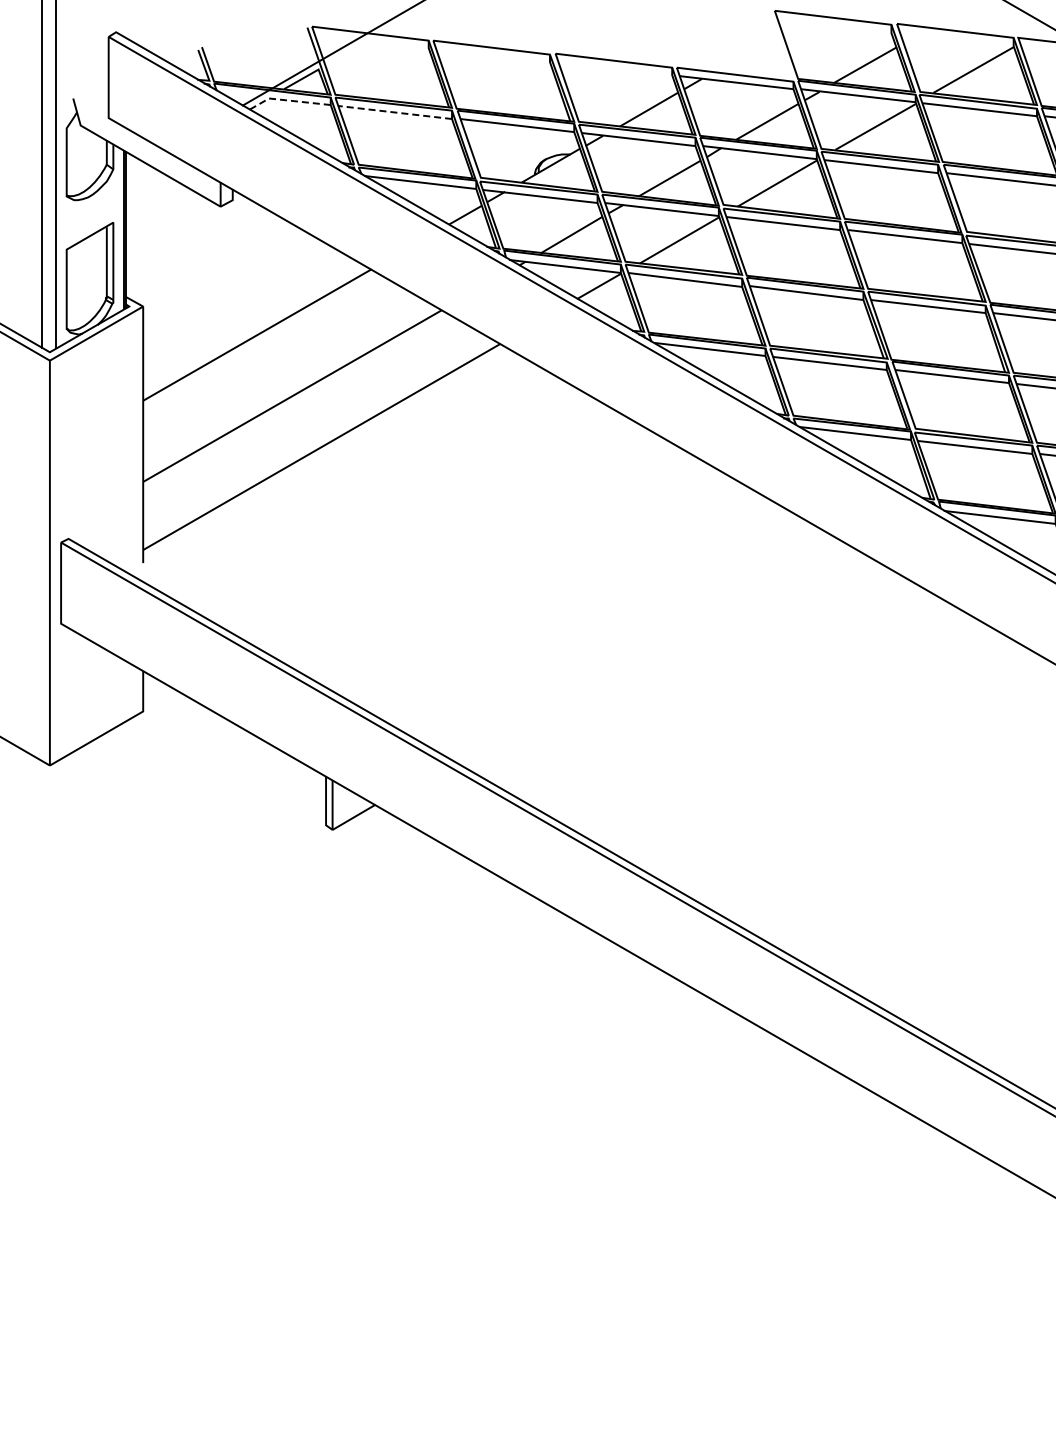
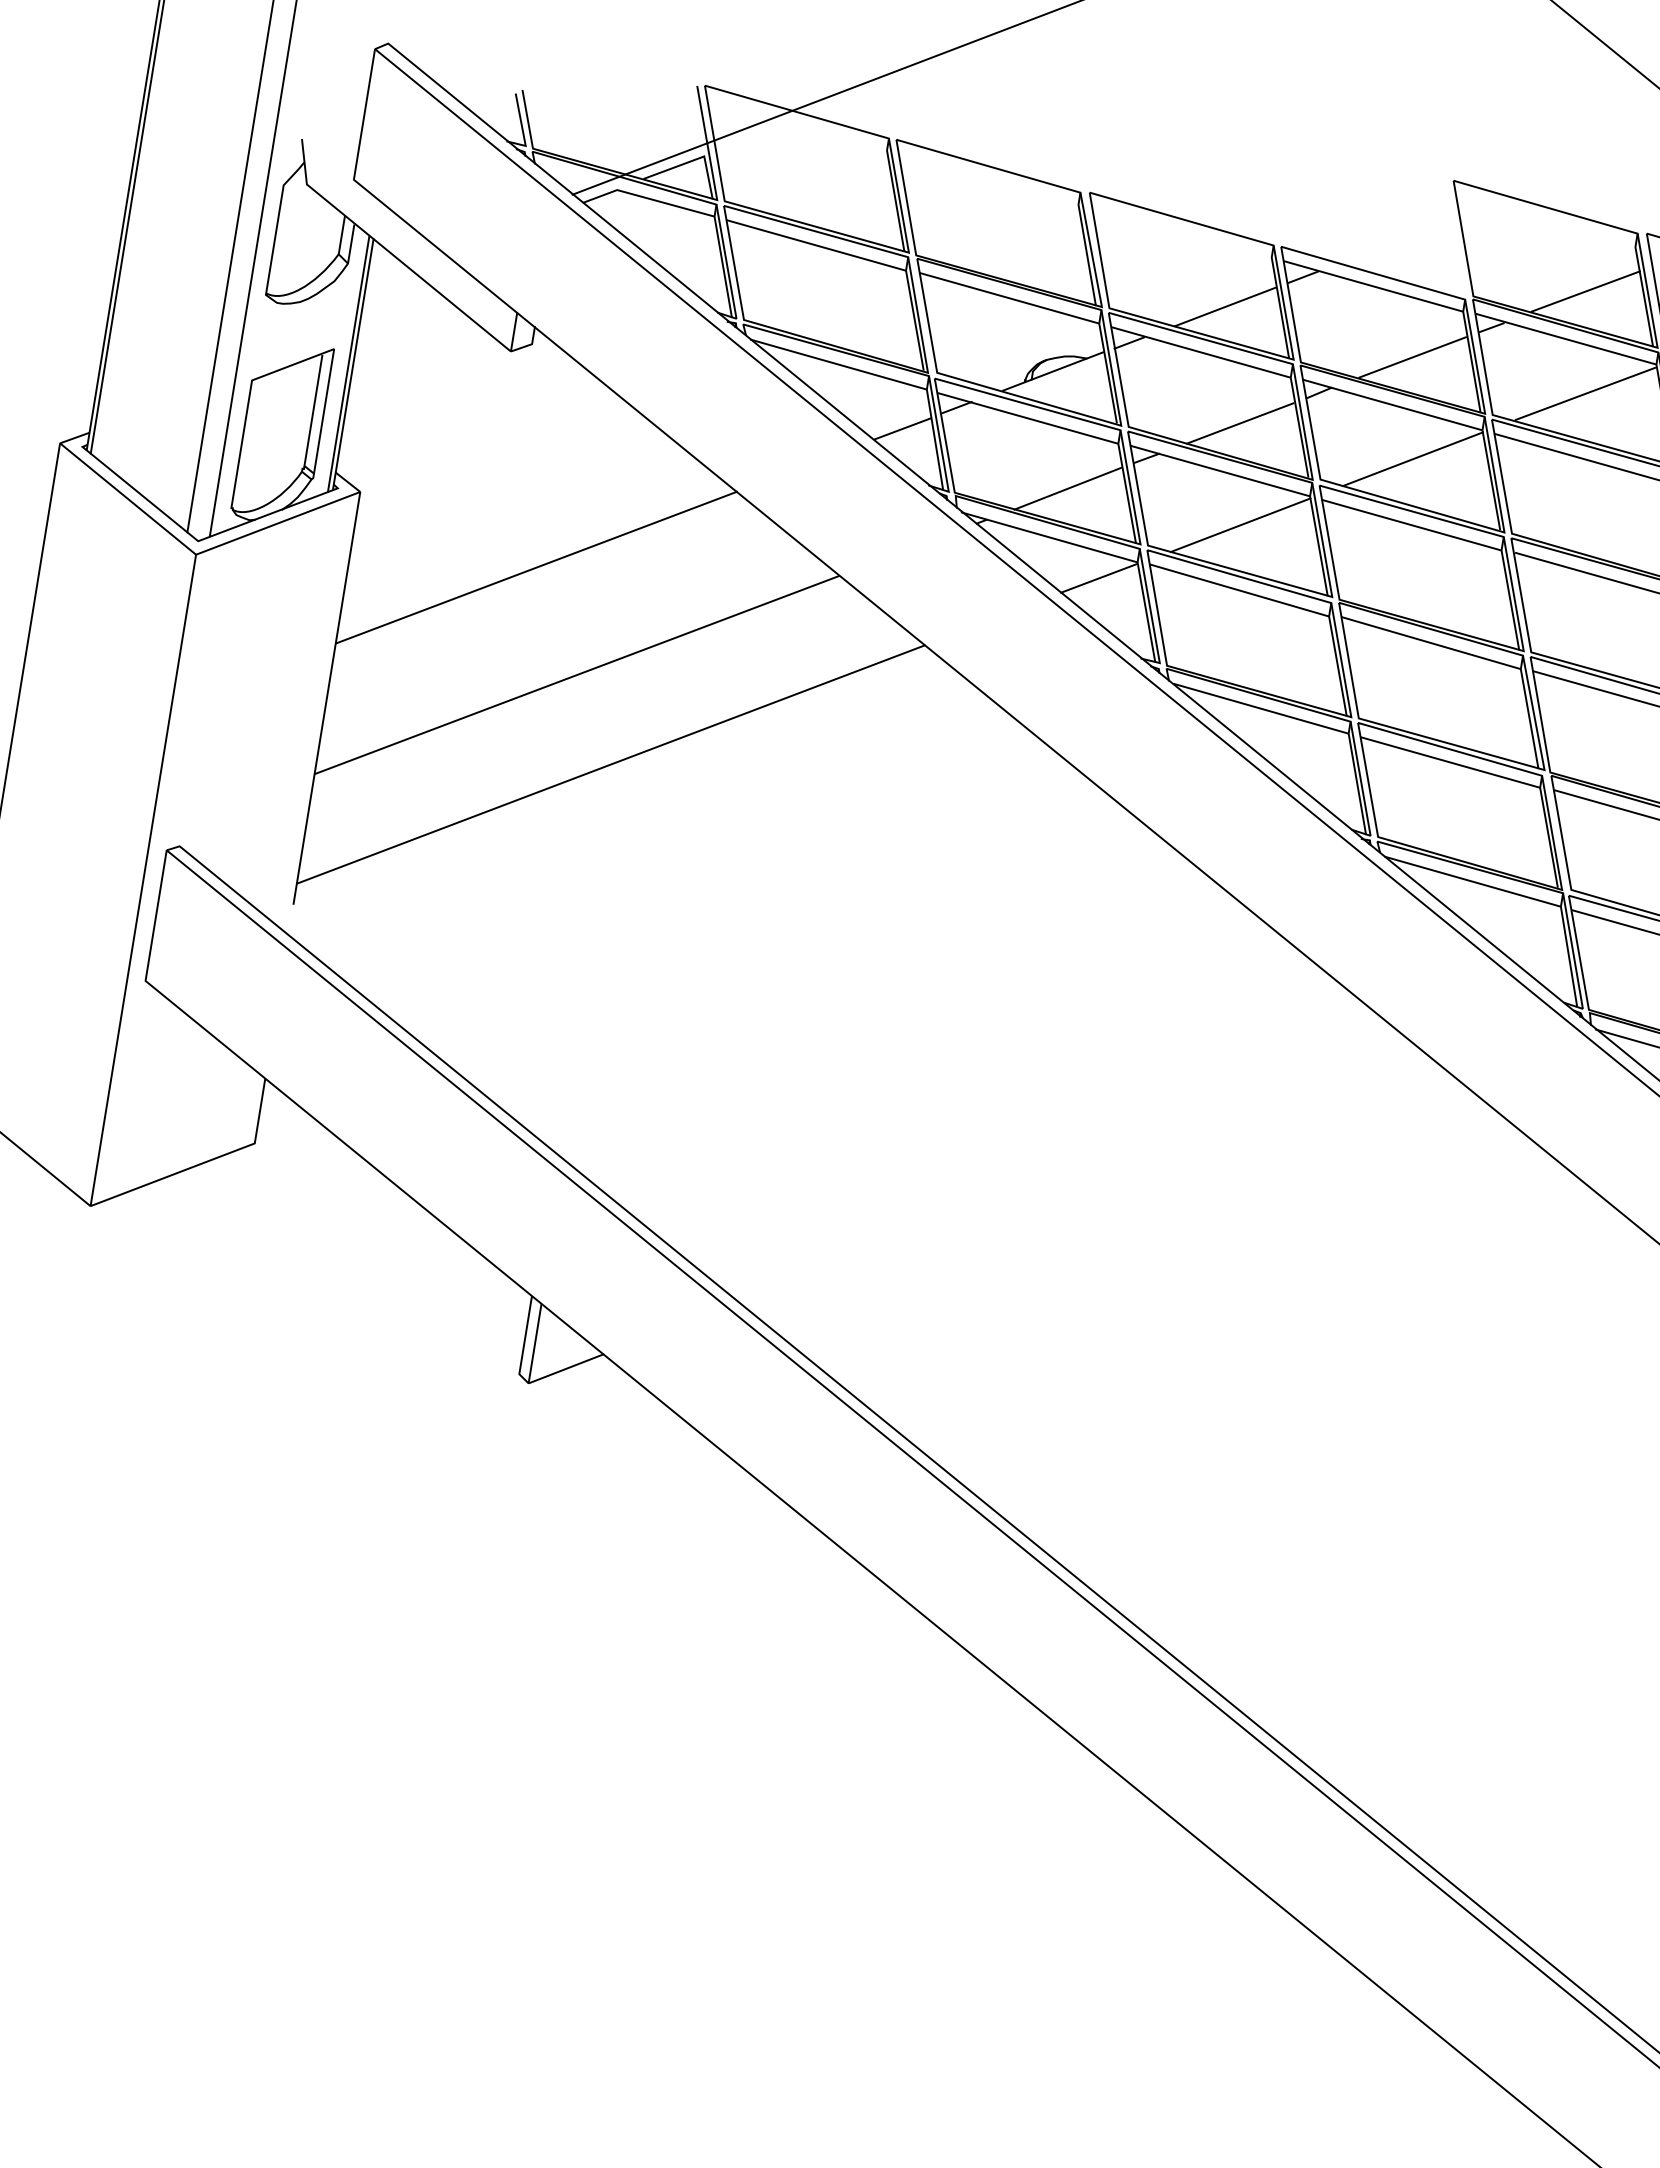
line: (288, 100) -> (647, 198), dashed -> solid
line: (394, 112) -> (815, 245), dashed -> solid

